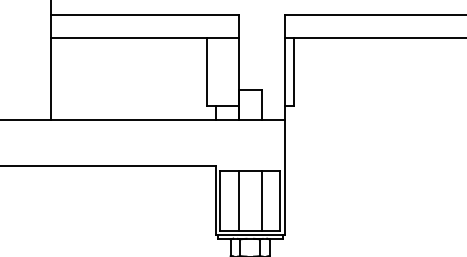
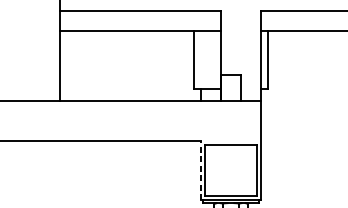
line: (215, 200) -> (201, 170), solid -> dashed
line: (239, 200) -> (221, 170), removed
line: (261, 200) -> (240, 170), removed

